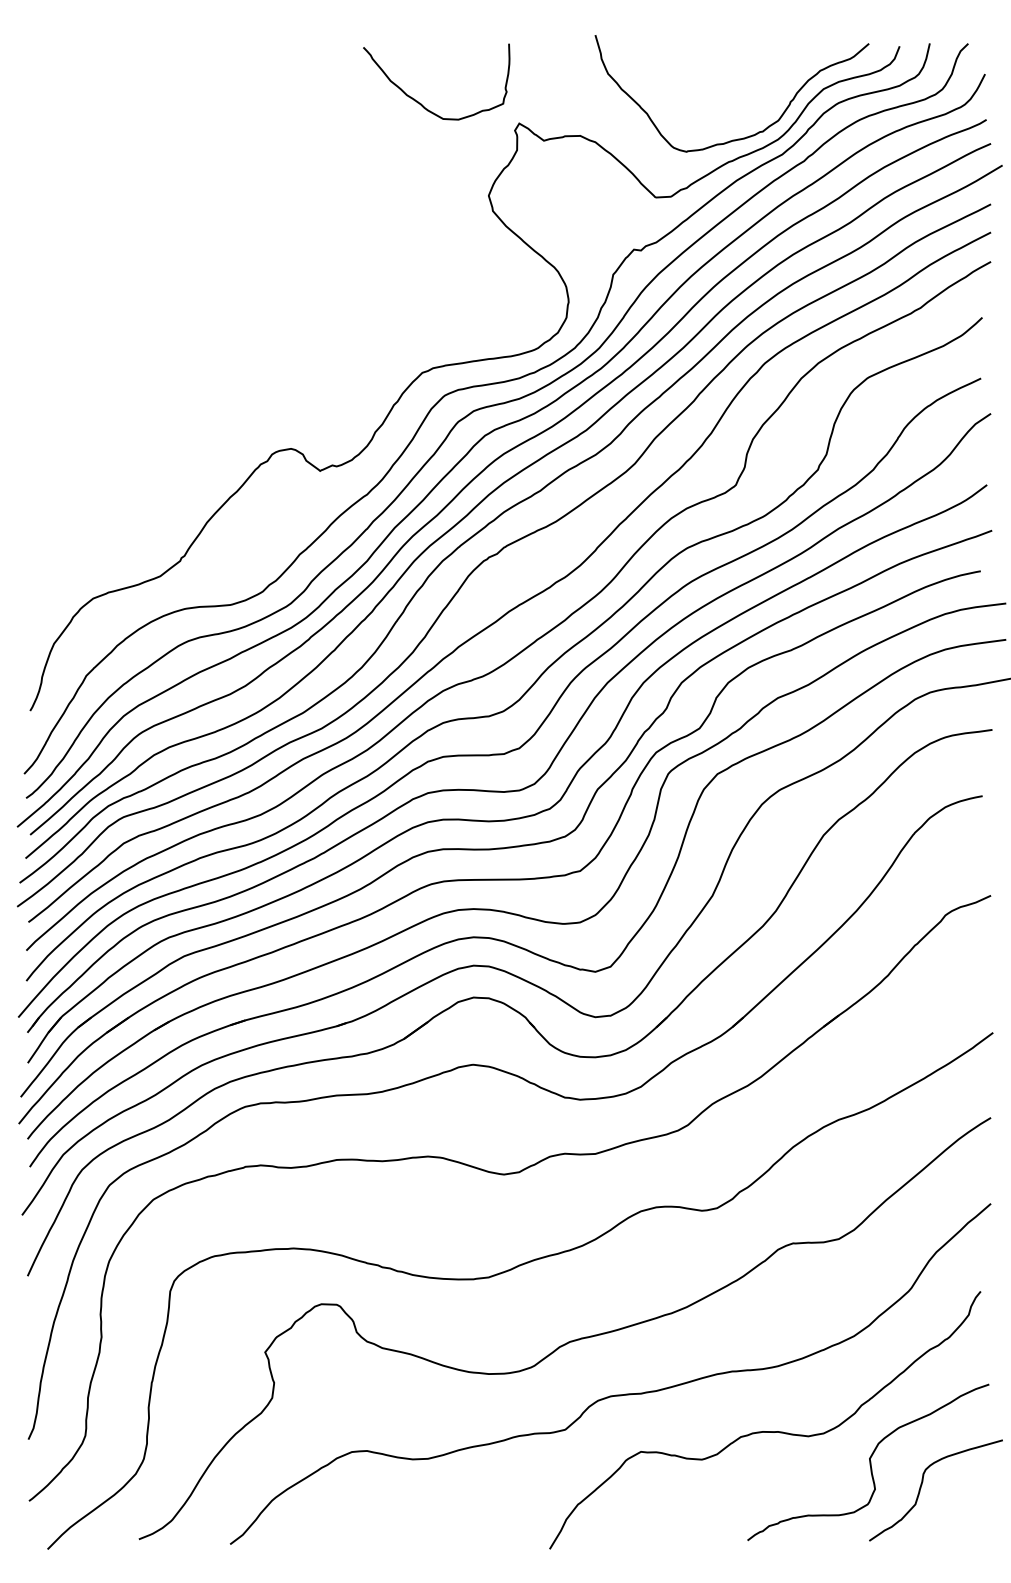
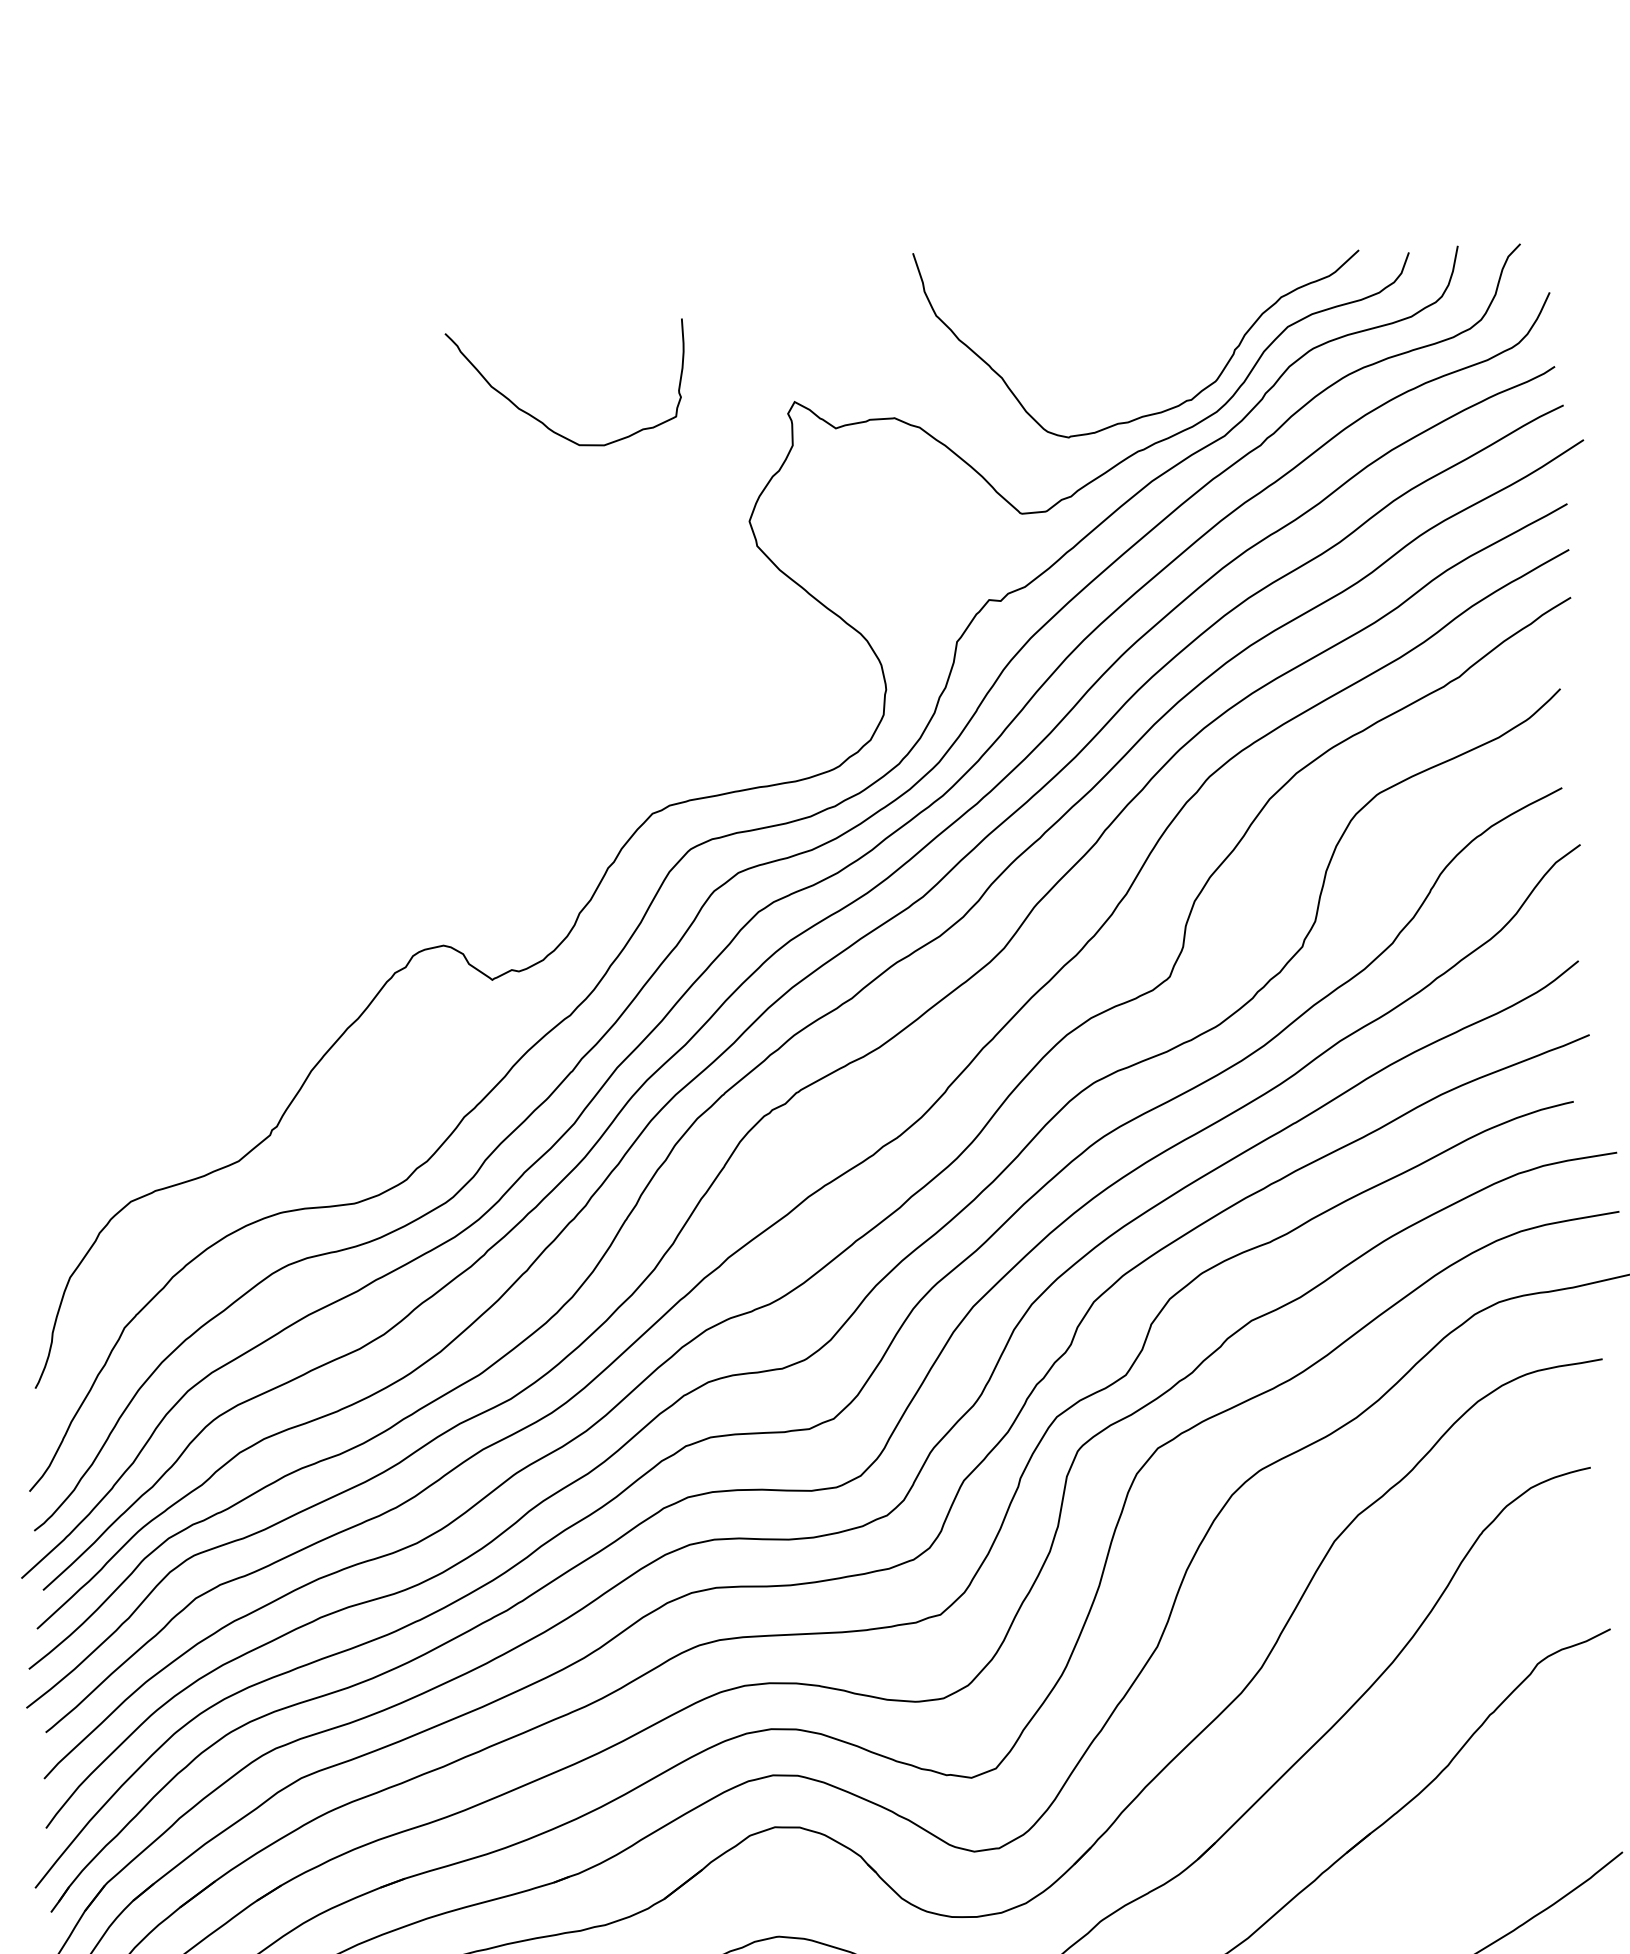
curve: (421, 103) -> (543, 421), moved

